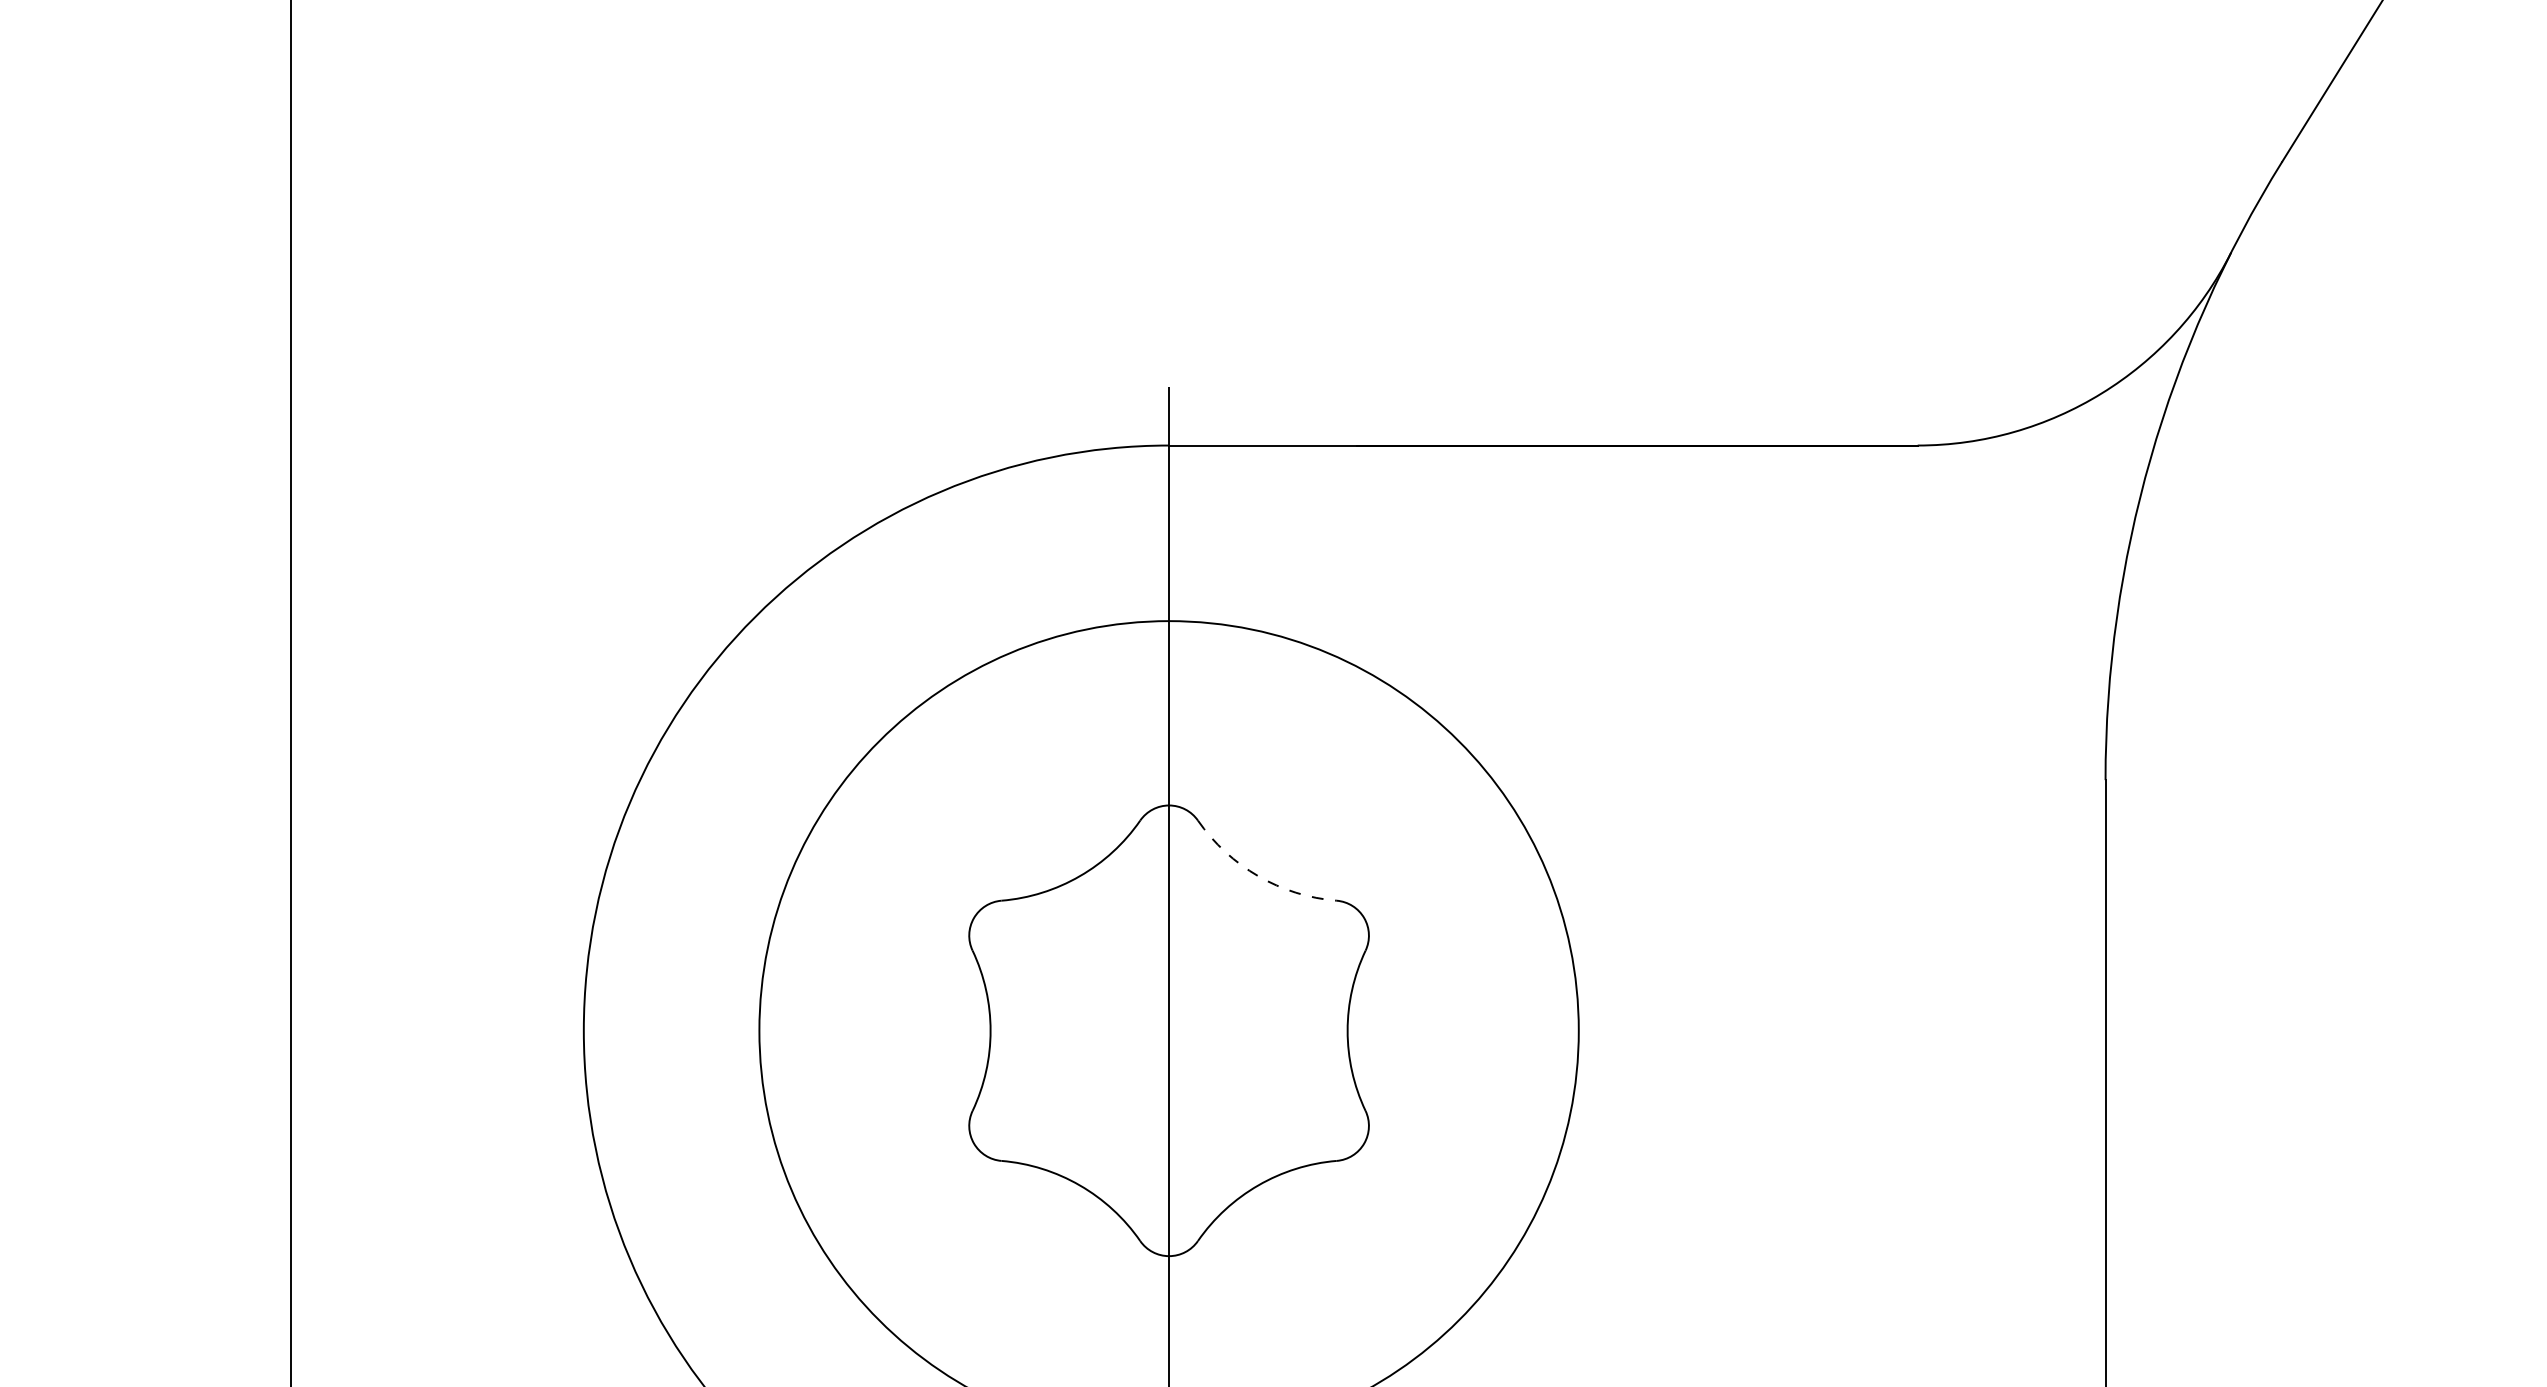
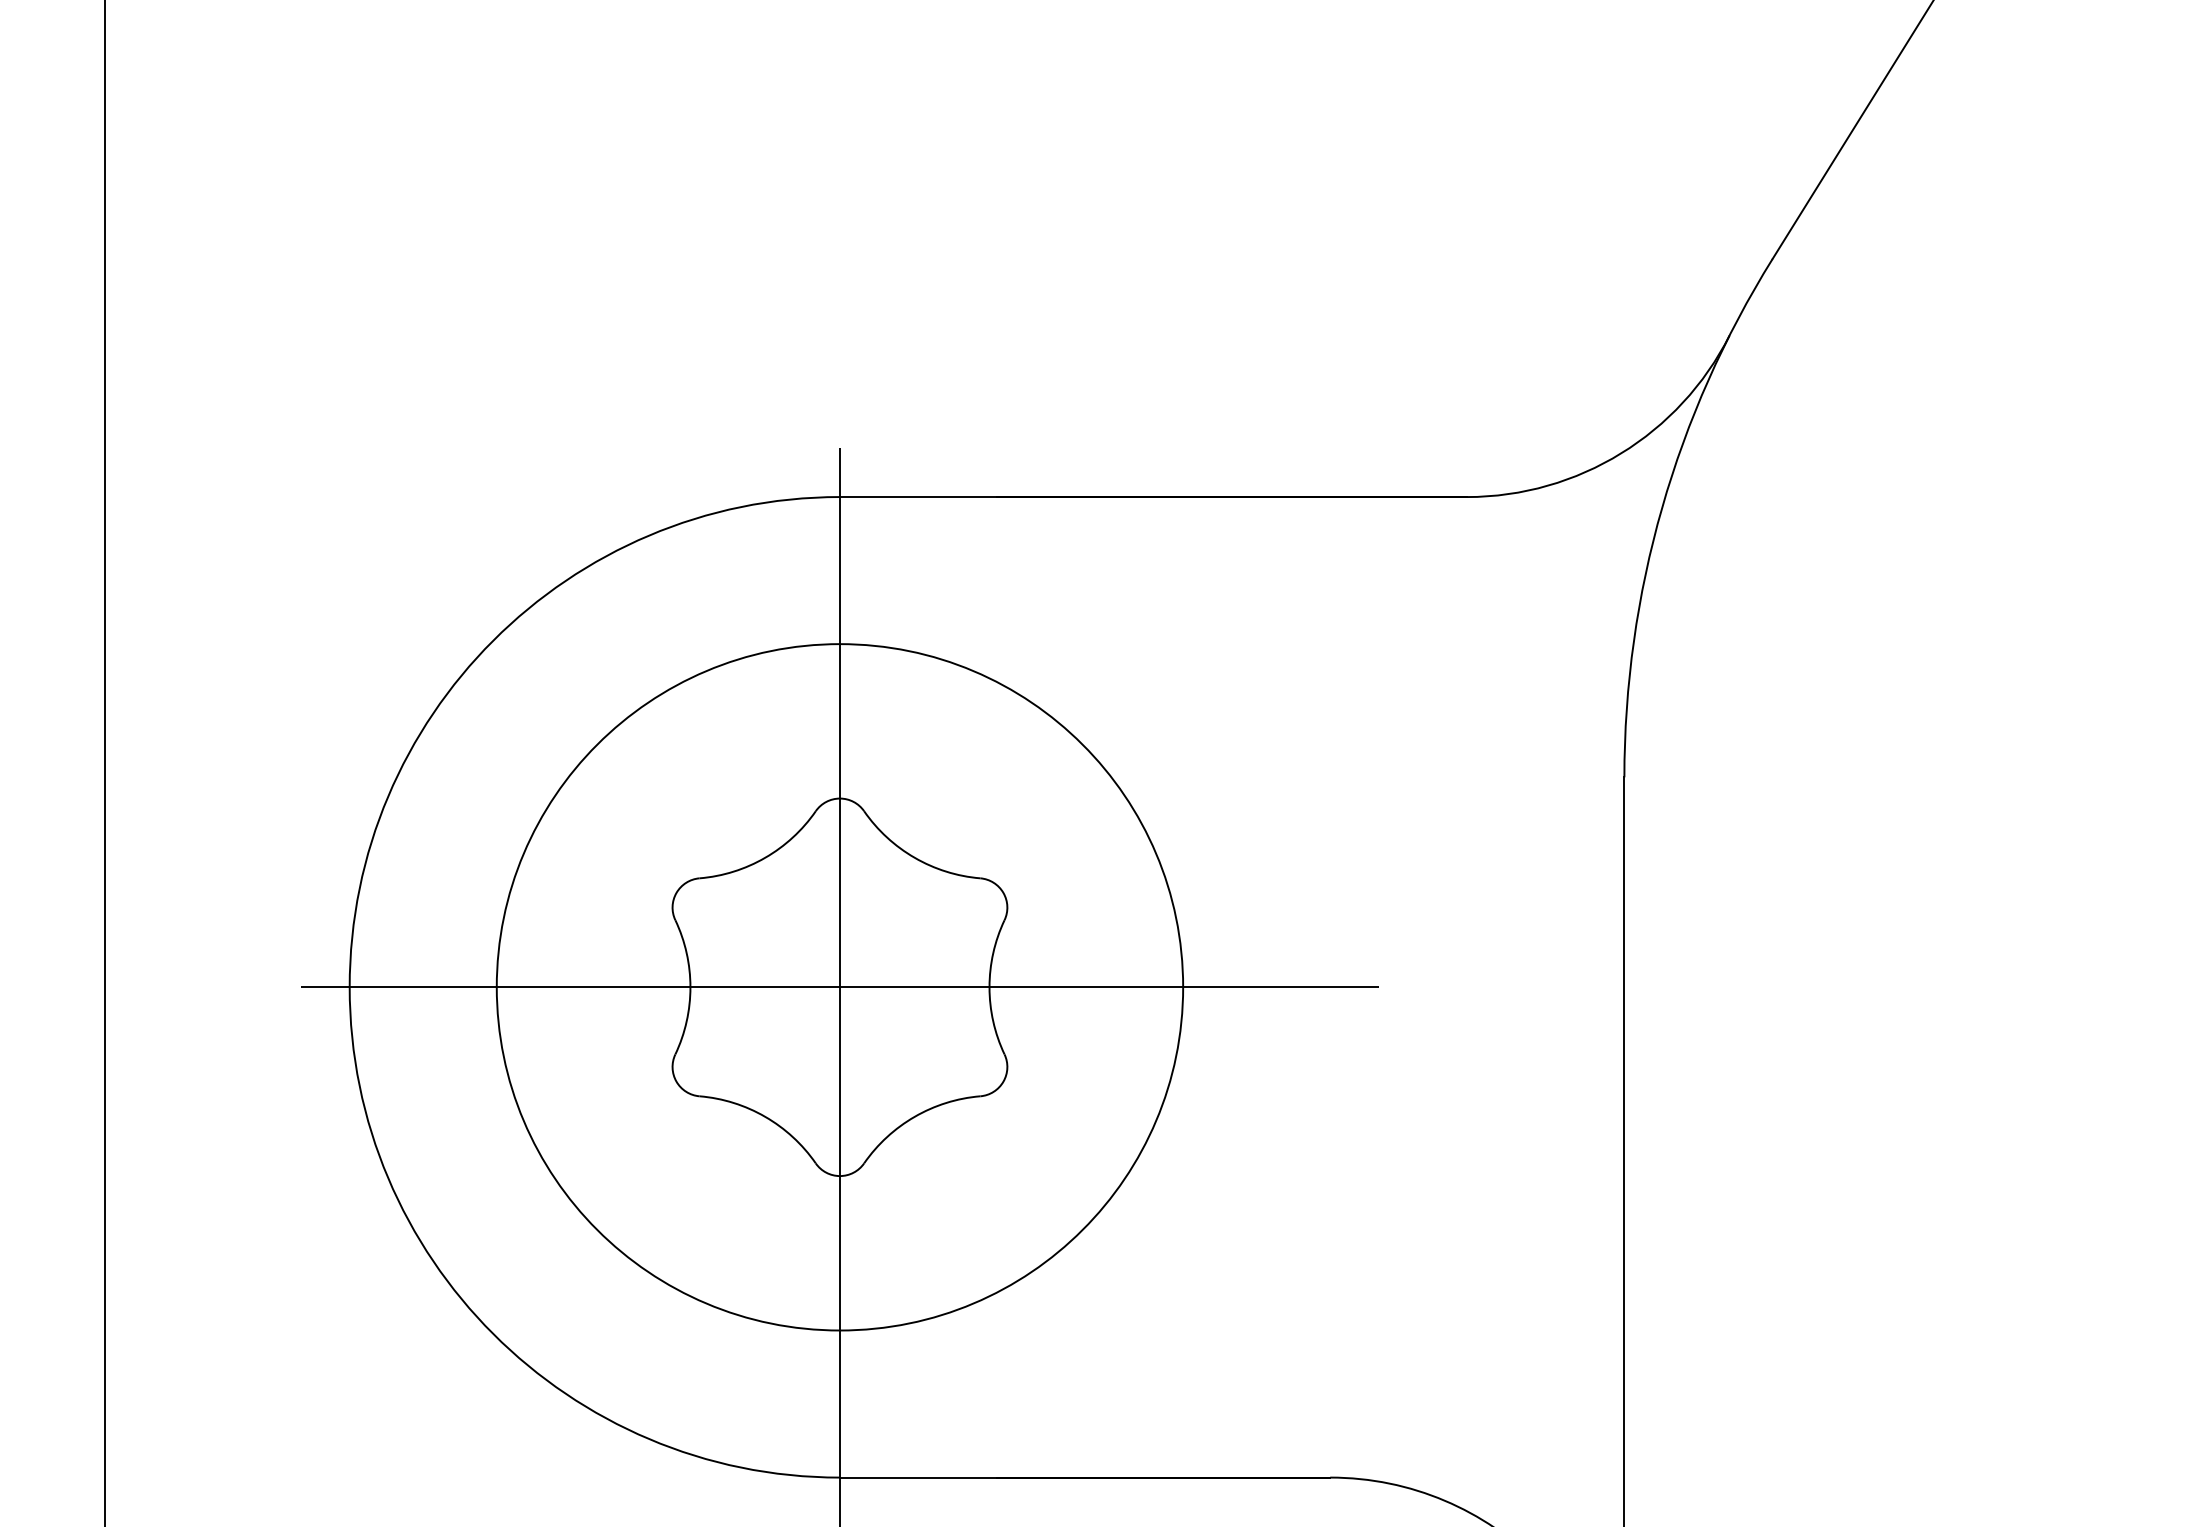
arc: (1258, 875) -> (914, 857), dashed -> solid
line: (1168, 1031) -> (839, 987), added

